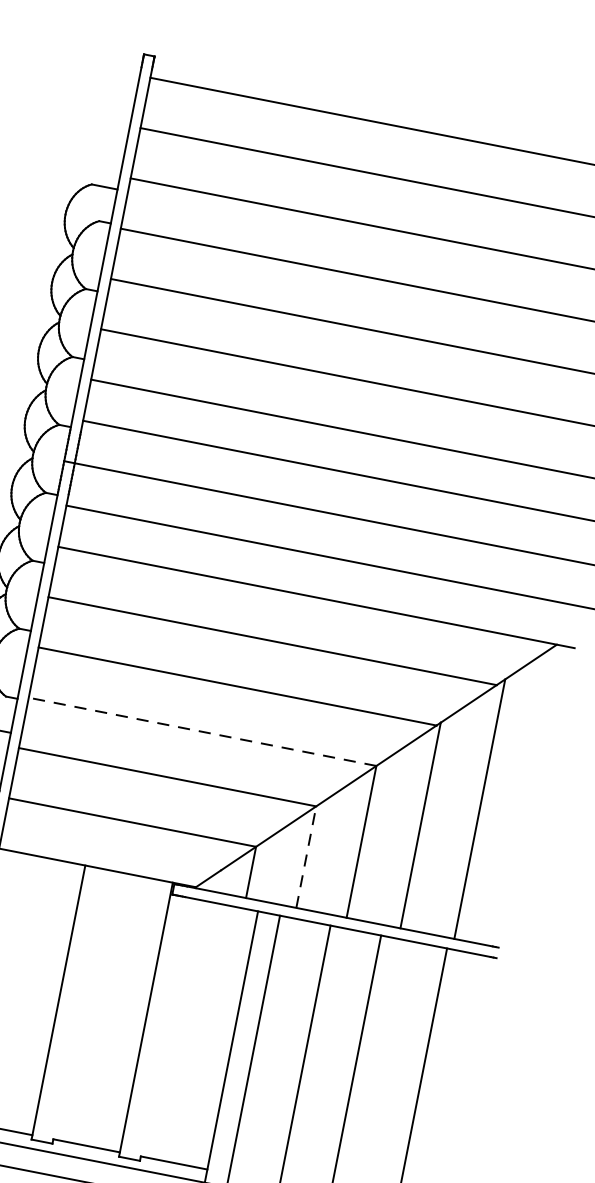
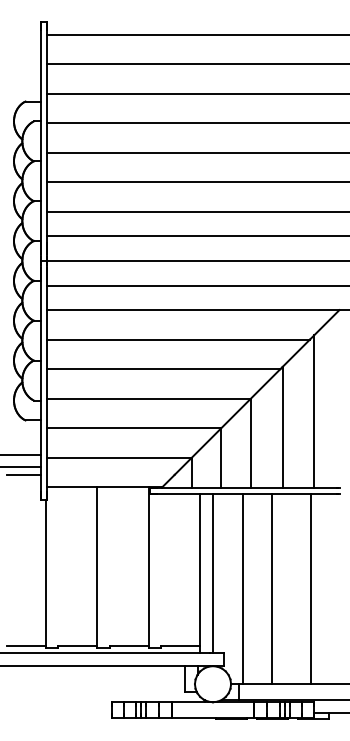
line: (202, 731) -> (148, 398), dashed -> solid
line: (306, 856) -> (221, 457), dashed -> solid

